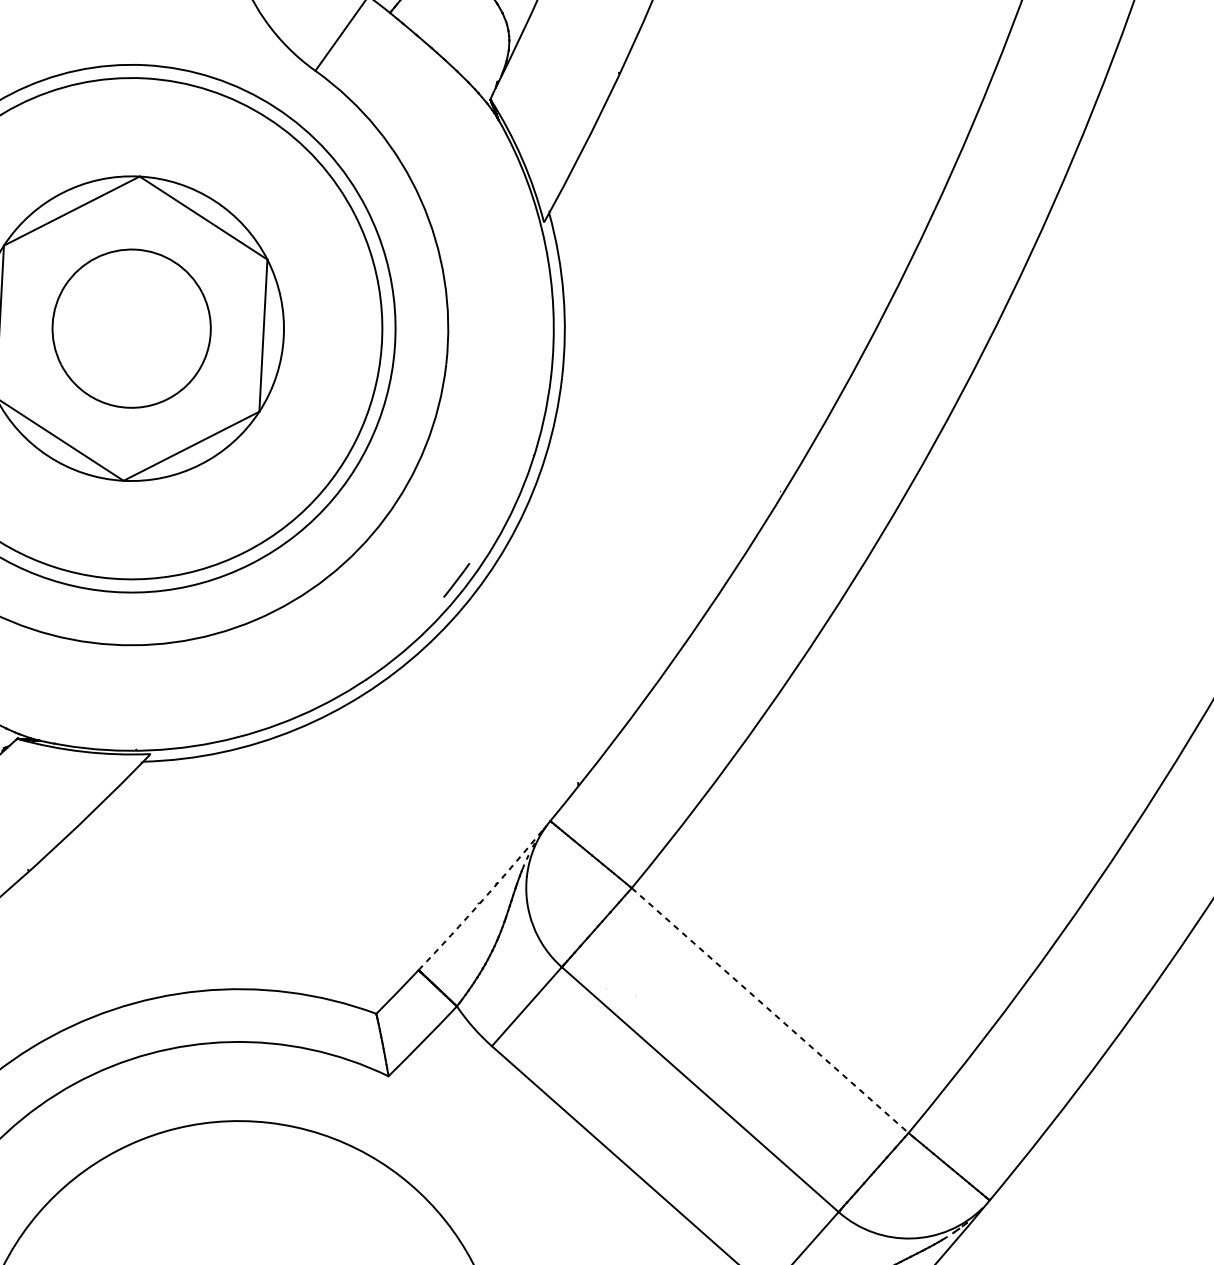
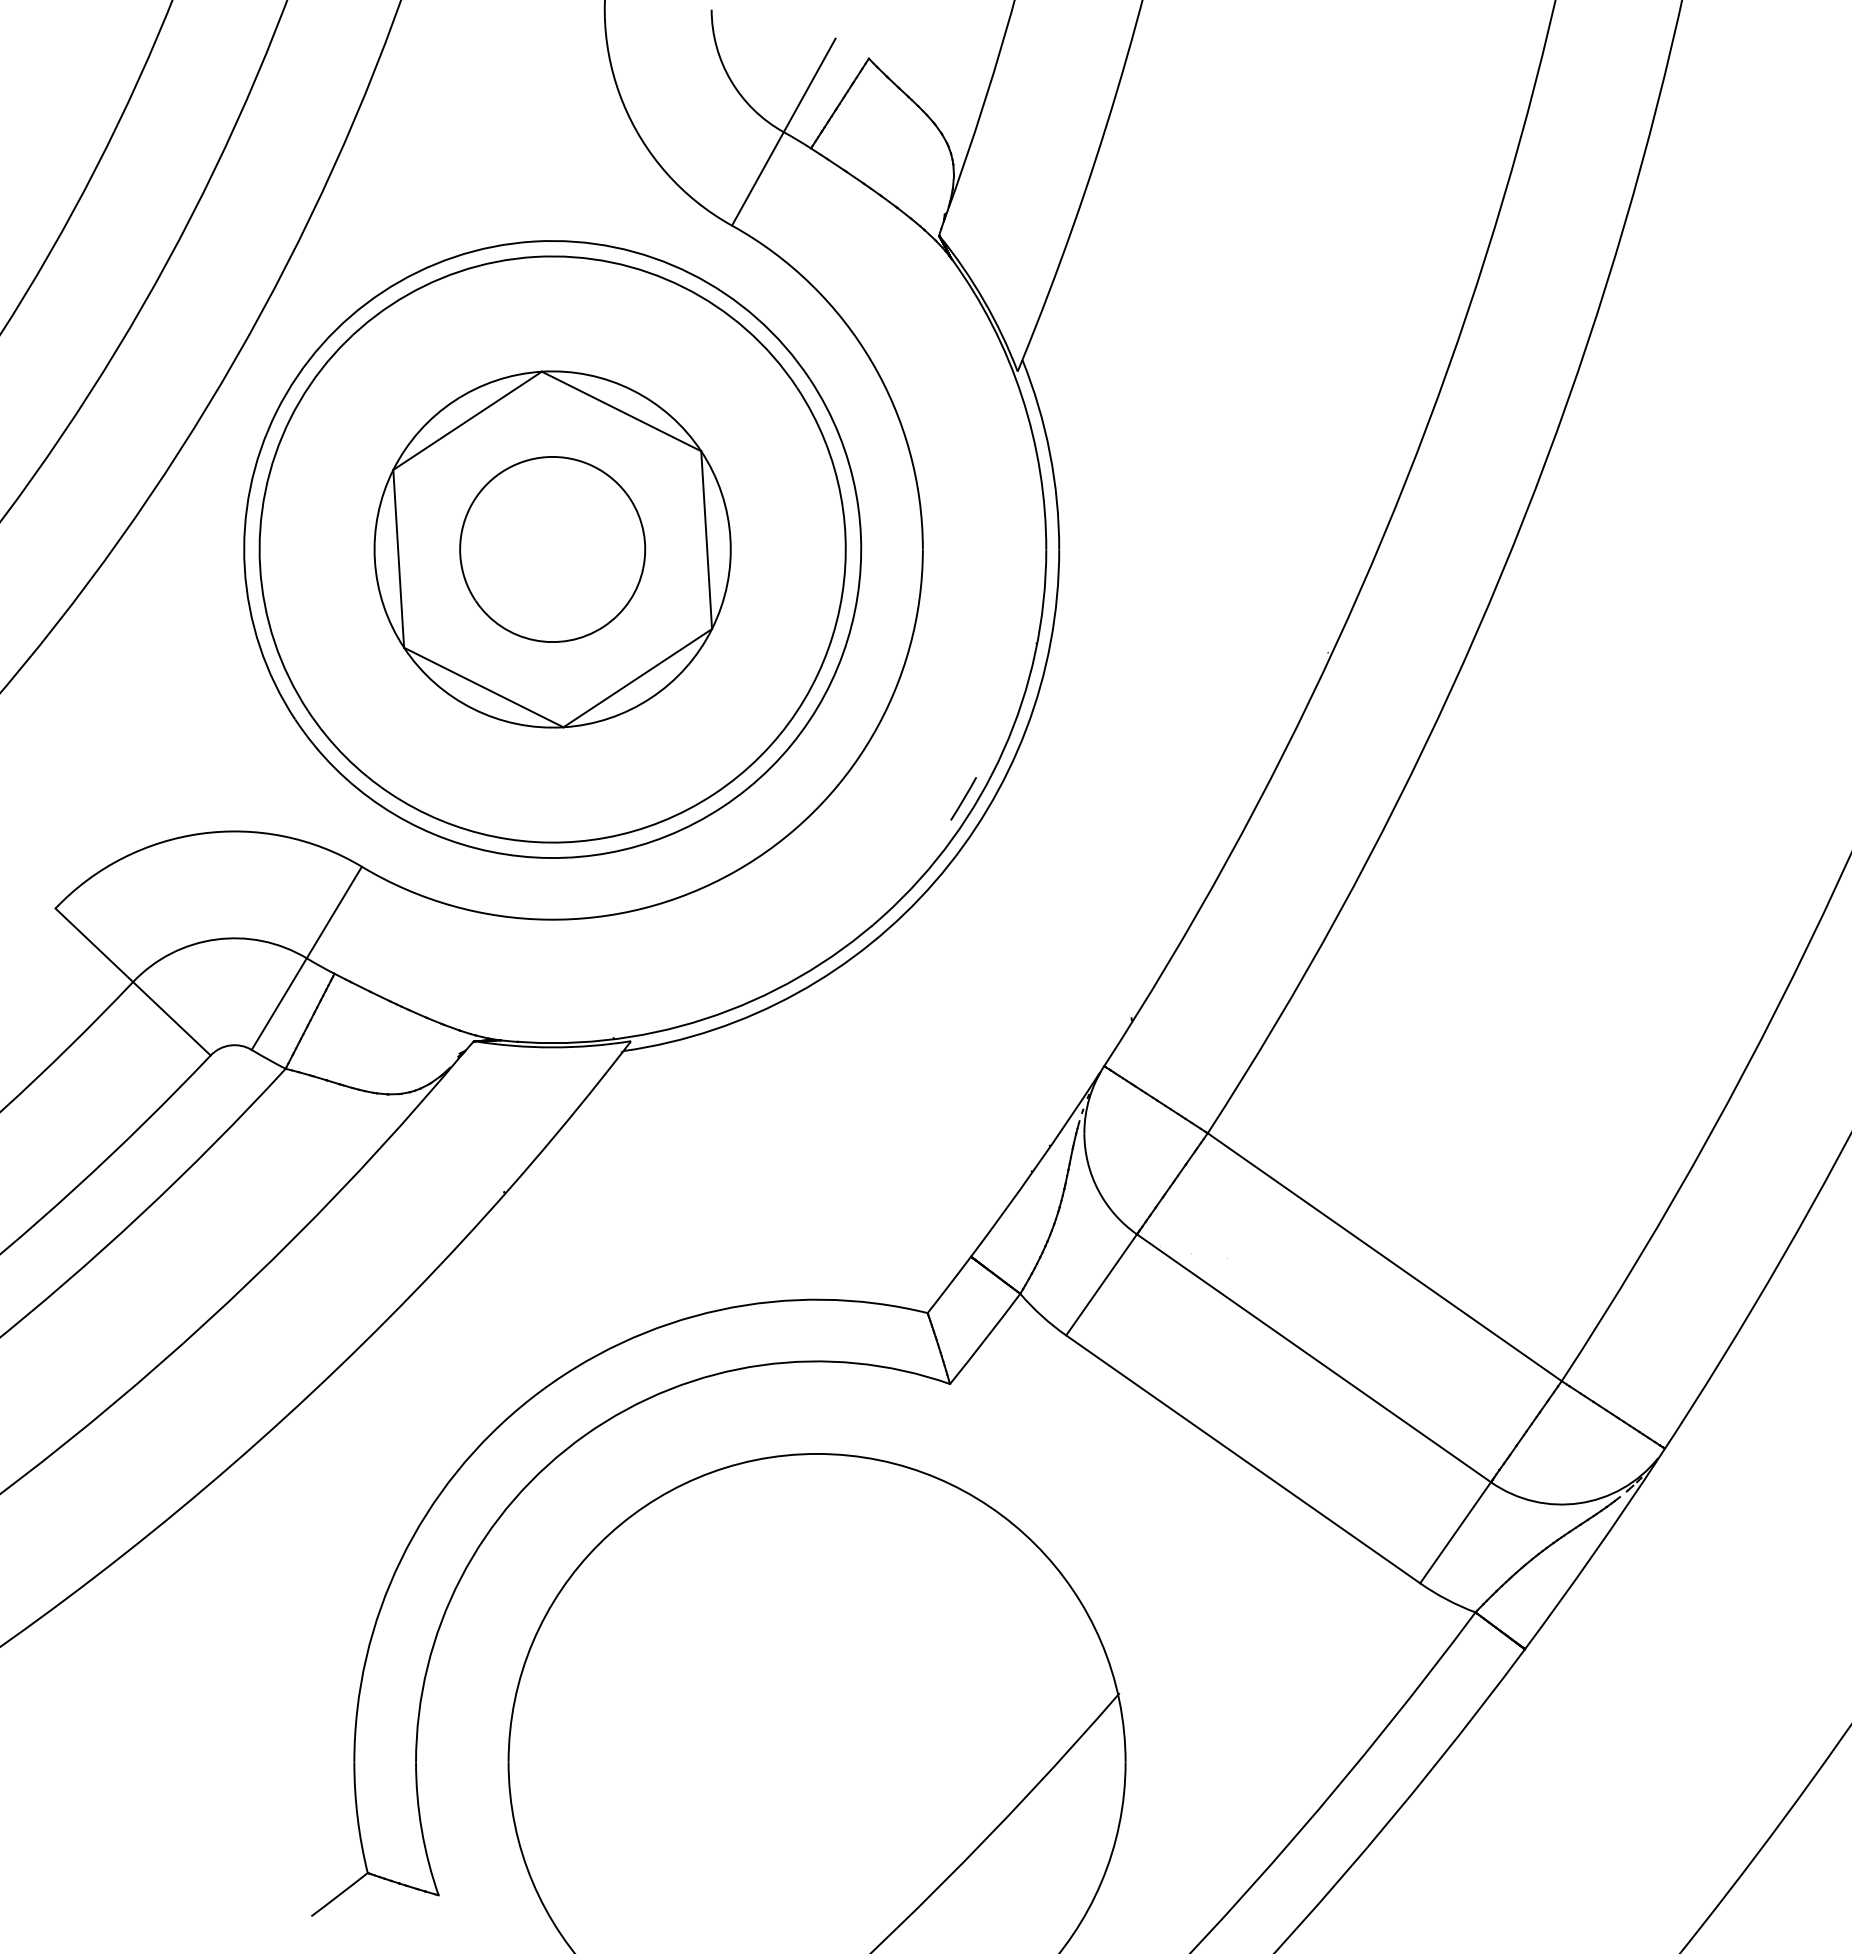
arc: (483, 899) -> (1036, 1166), dashed -> solid
line: (770, 1010) -> (1385, 1257), dashed -> solid

